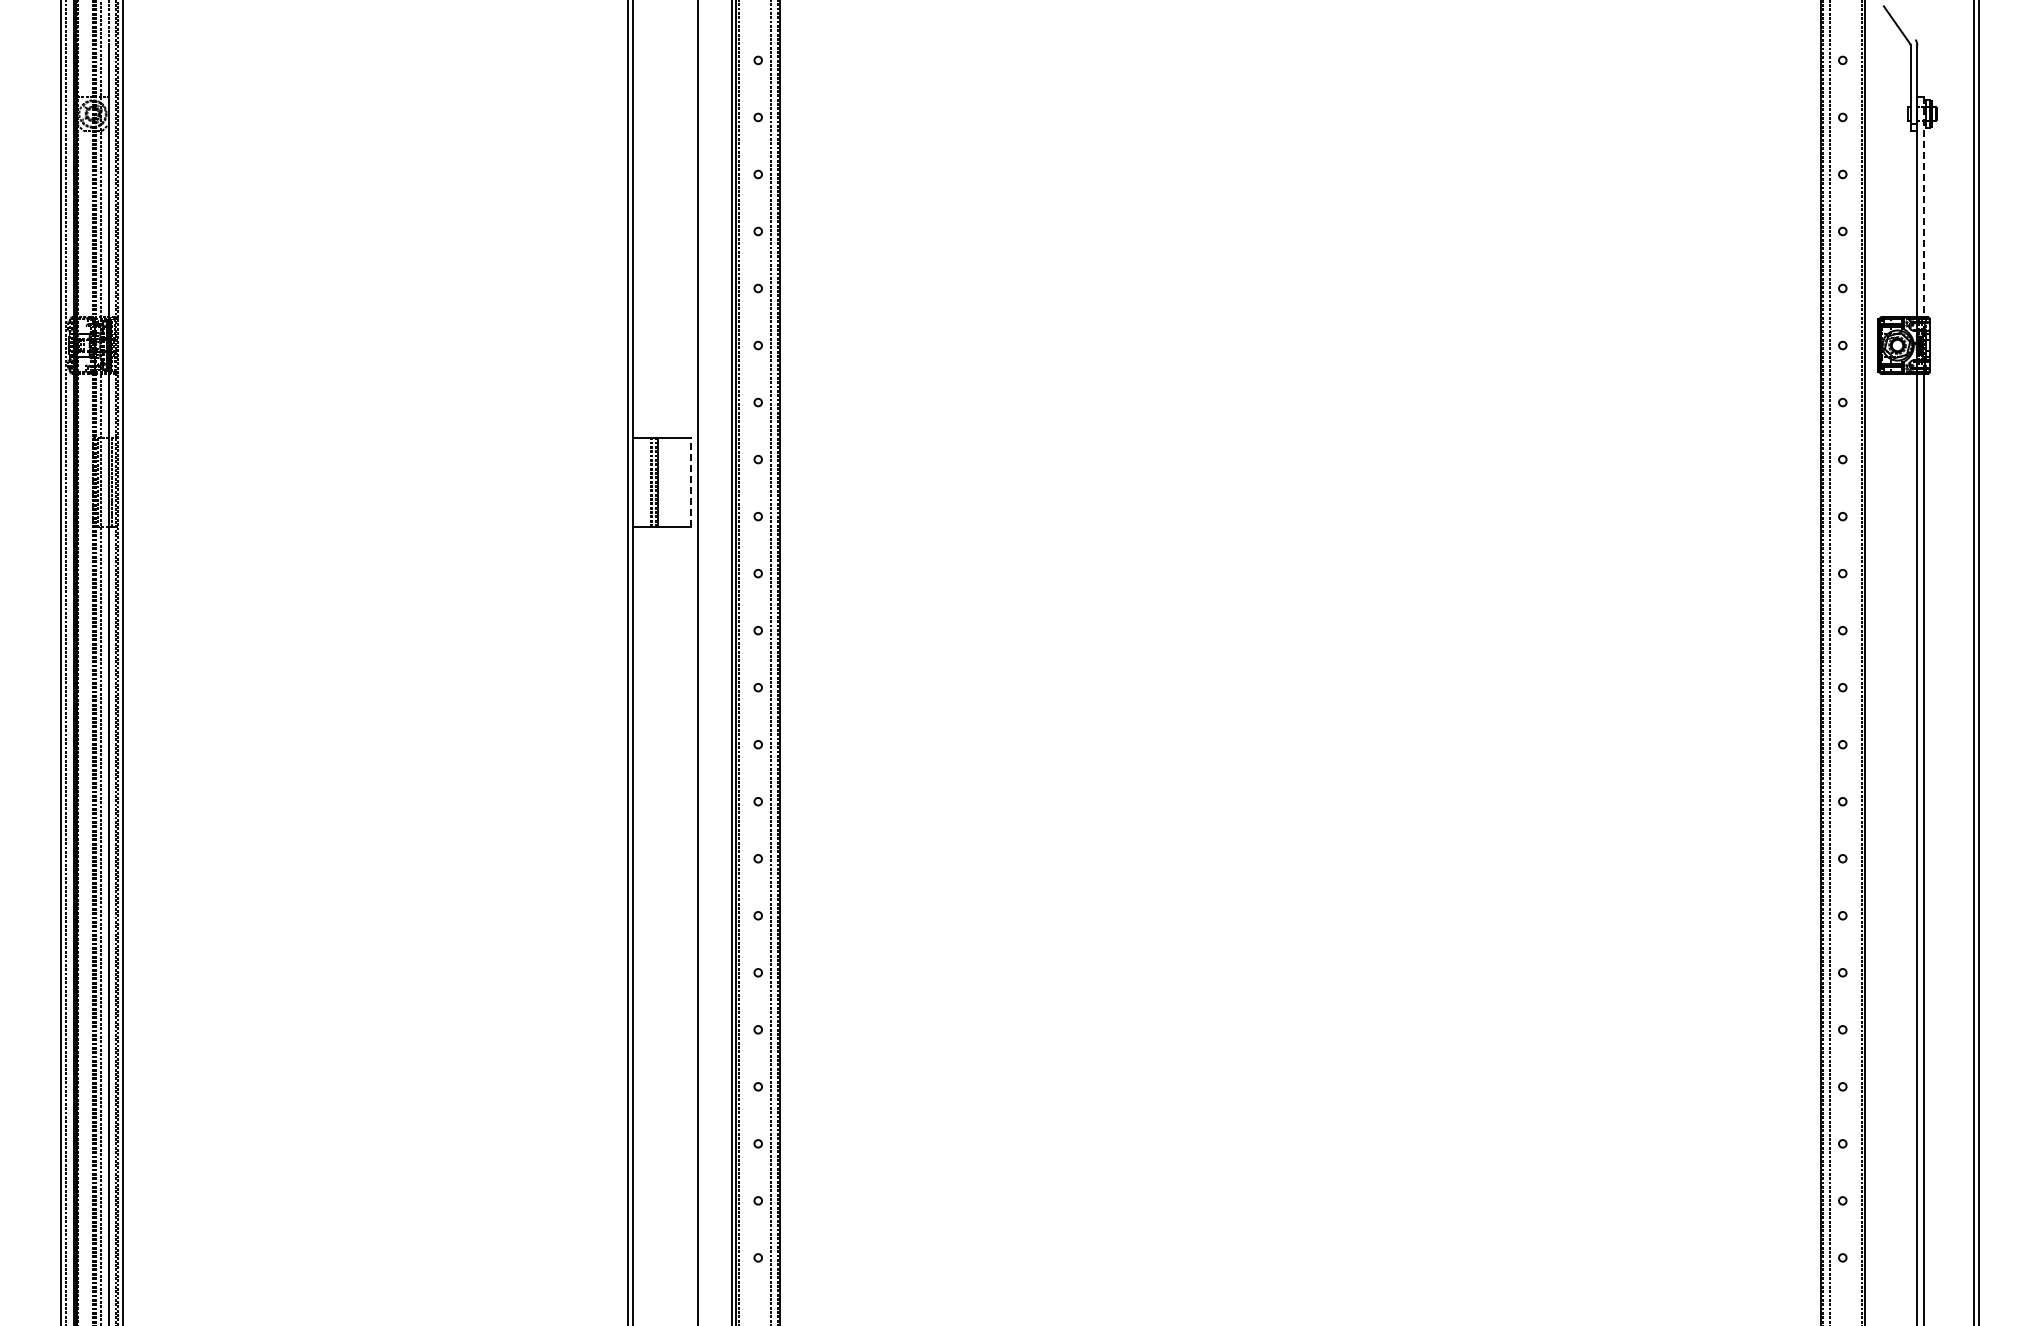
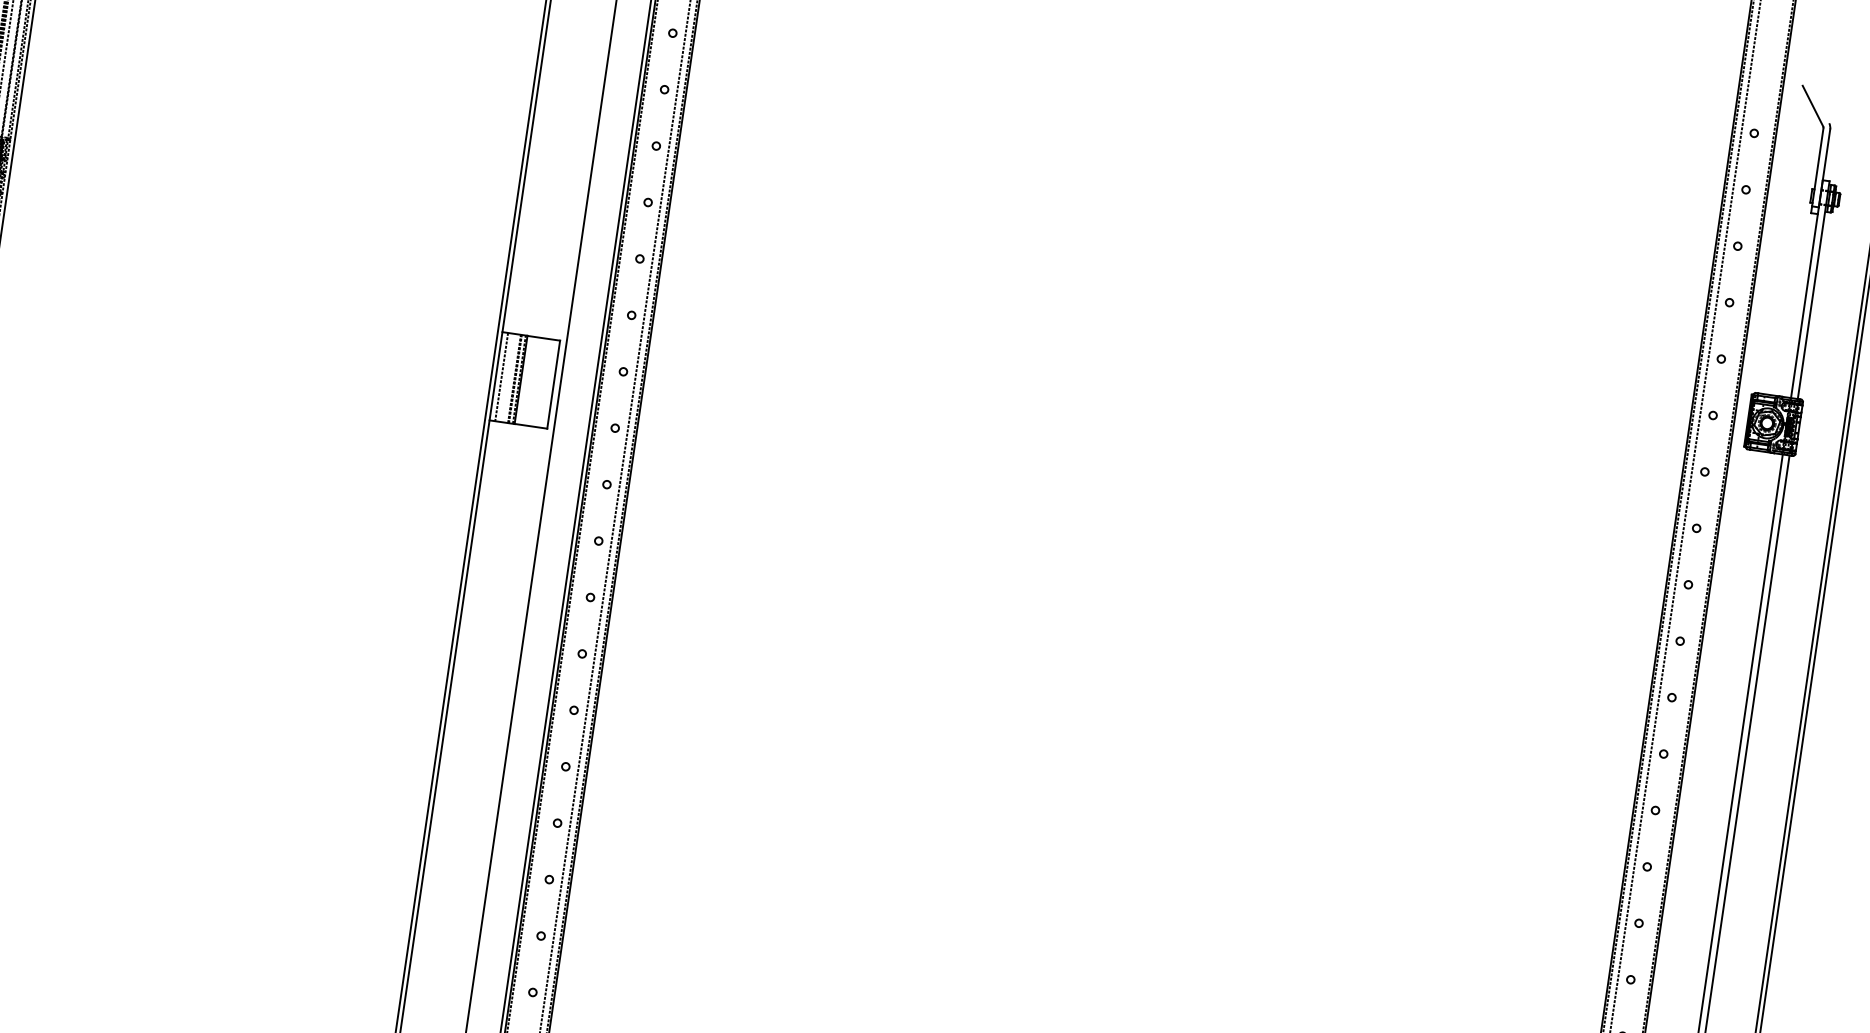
line: (1924, 207) -> (1813, 290), dashed -> solid
line: (638, 481) -> (501, 376), added
line: (691, 481) -> (554, 383), dashed -> solid

